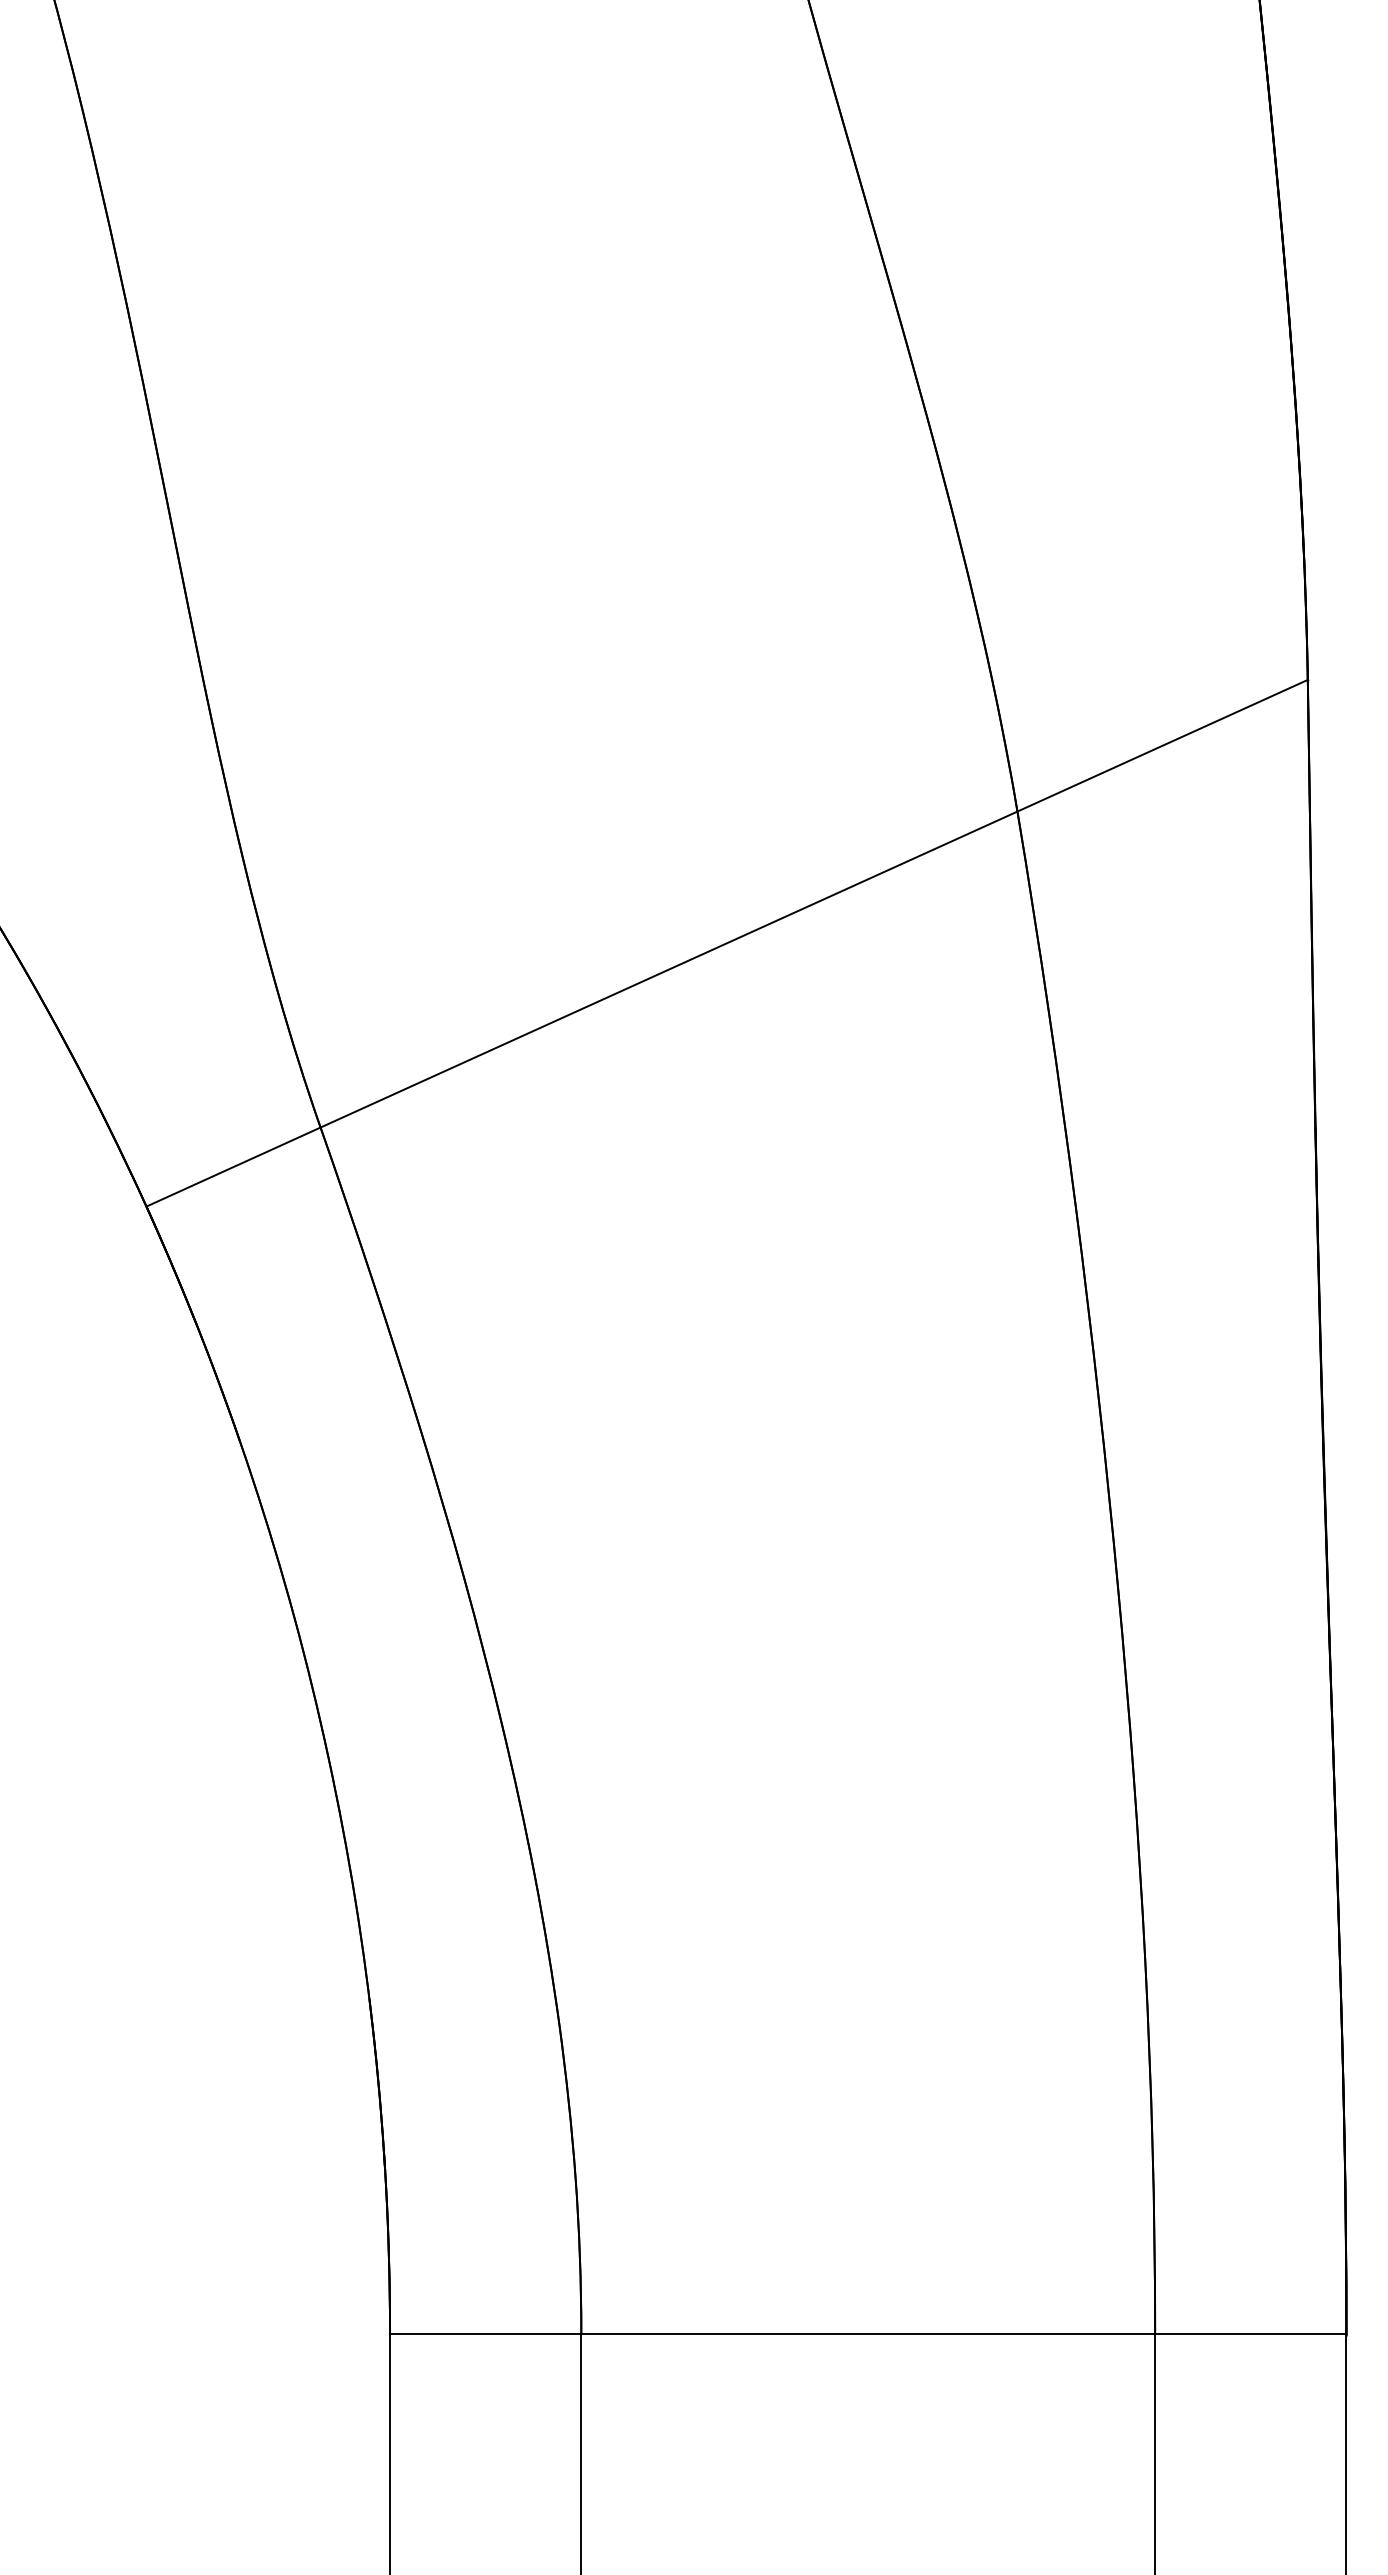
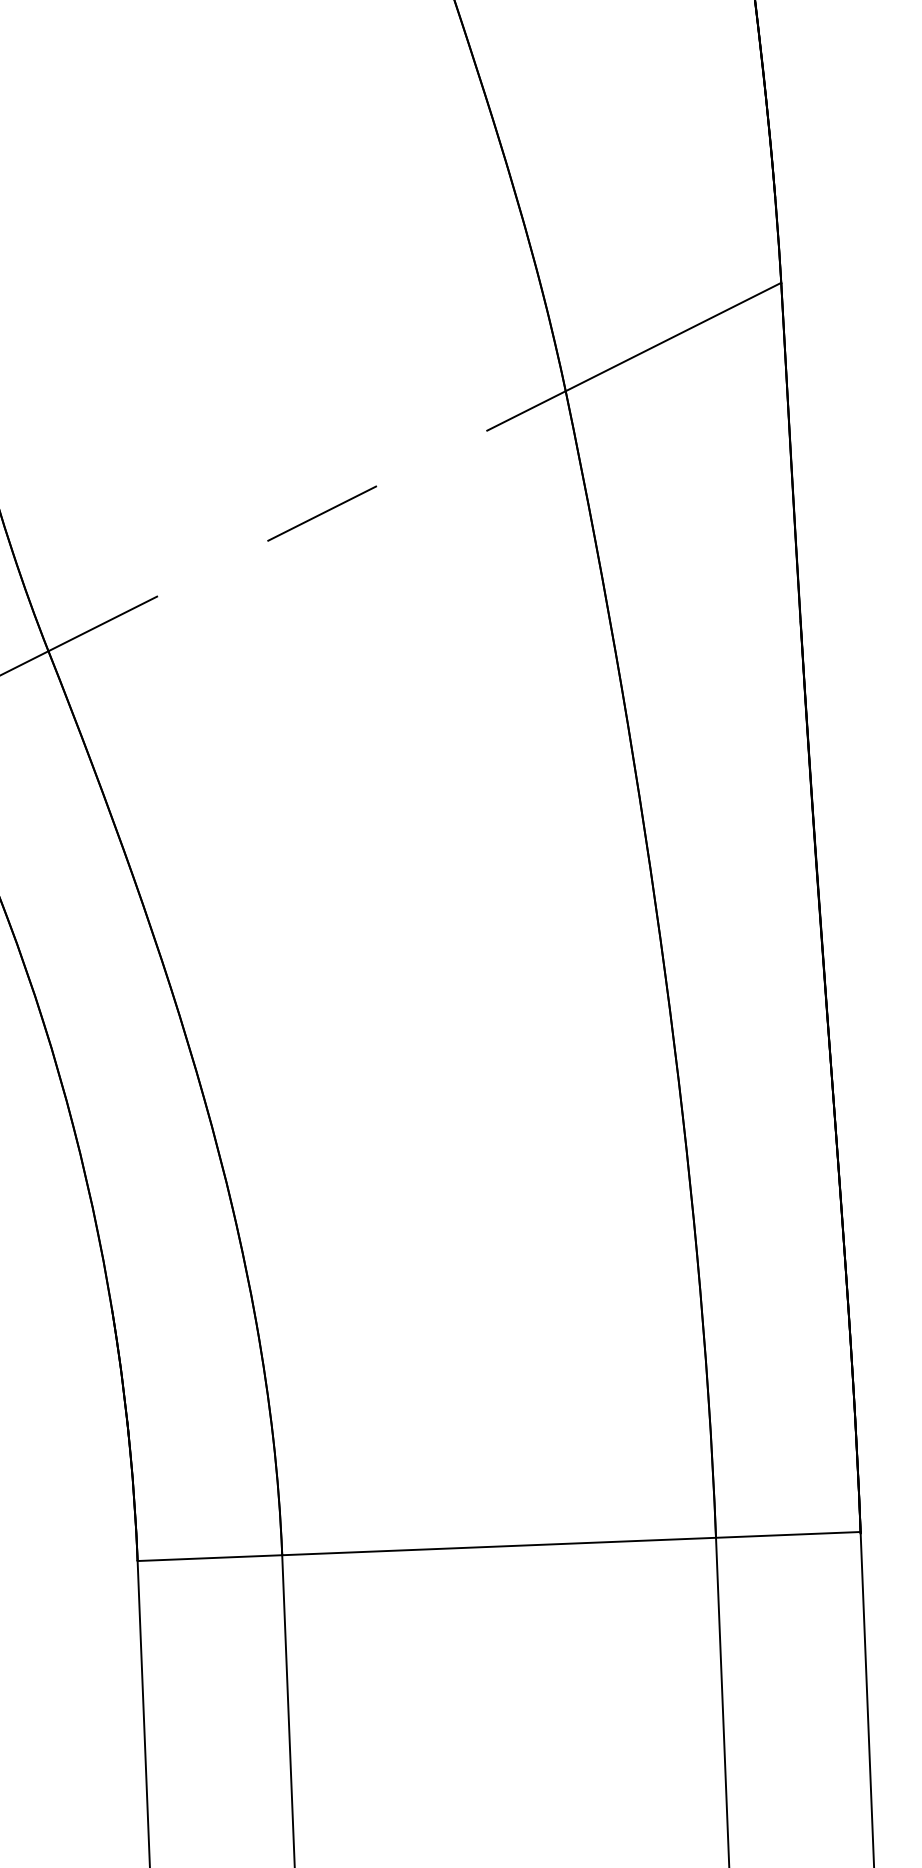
line: (669, 969) -> (307, 521), solid -> dashed

